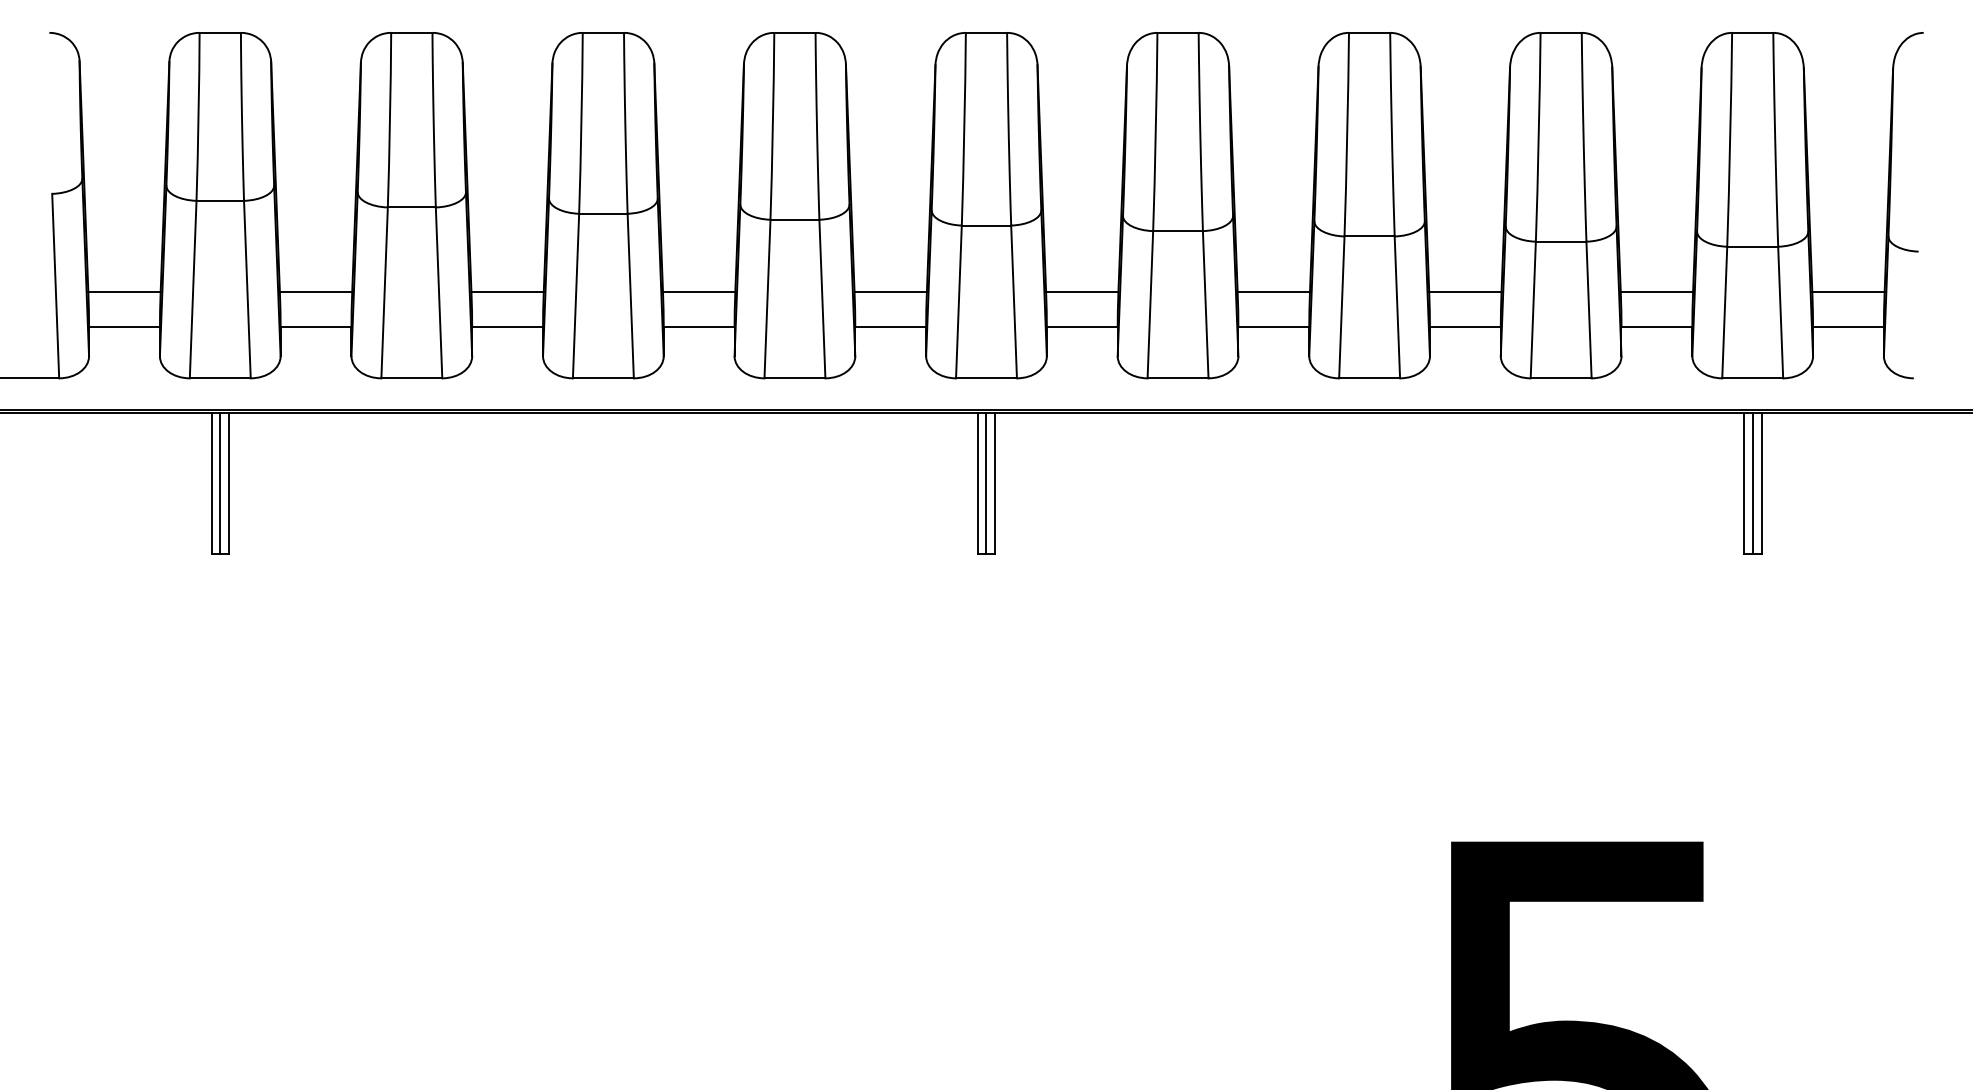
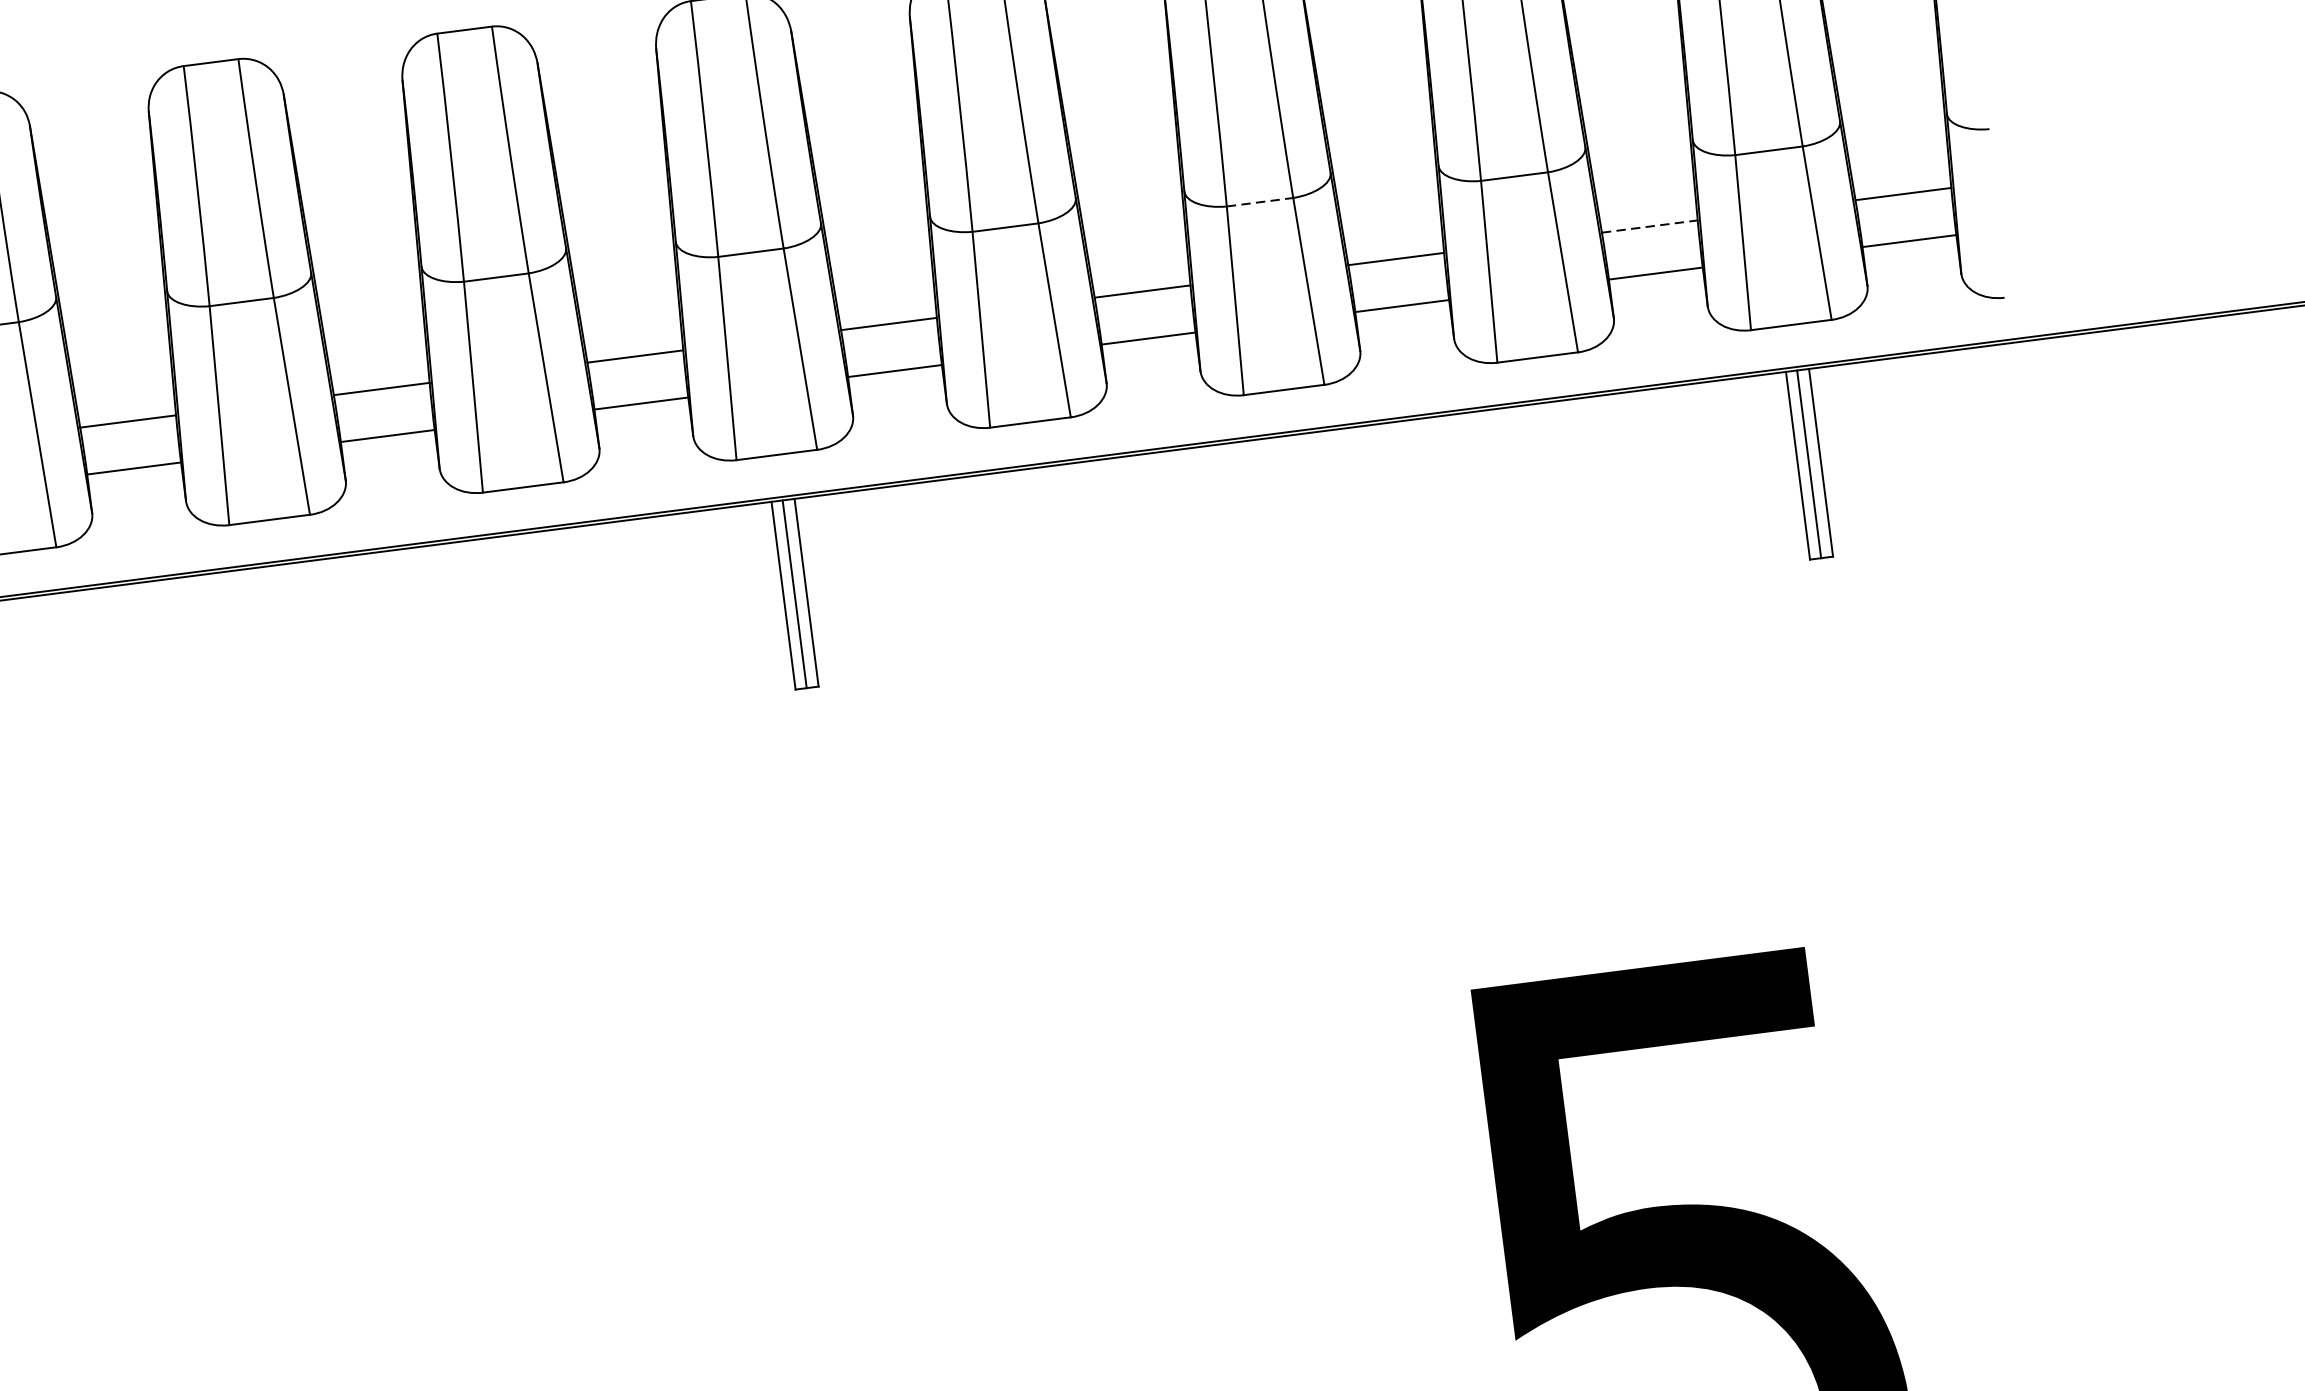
line: (1370, 236) -> (1261, 202), solid -> dashed
line: (1657, 291) -> (1650, 226), solid -> dashed

